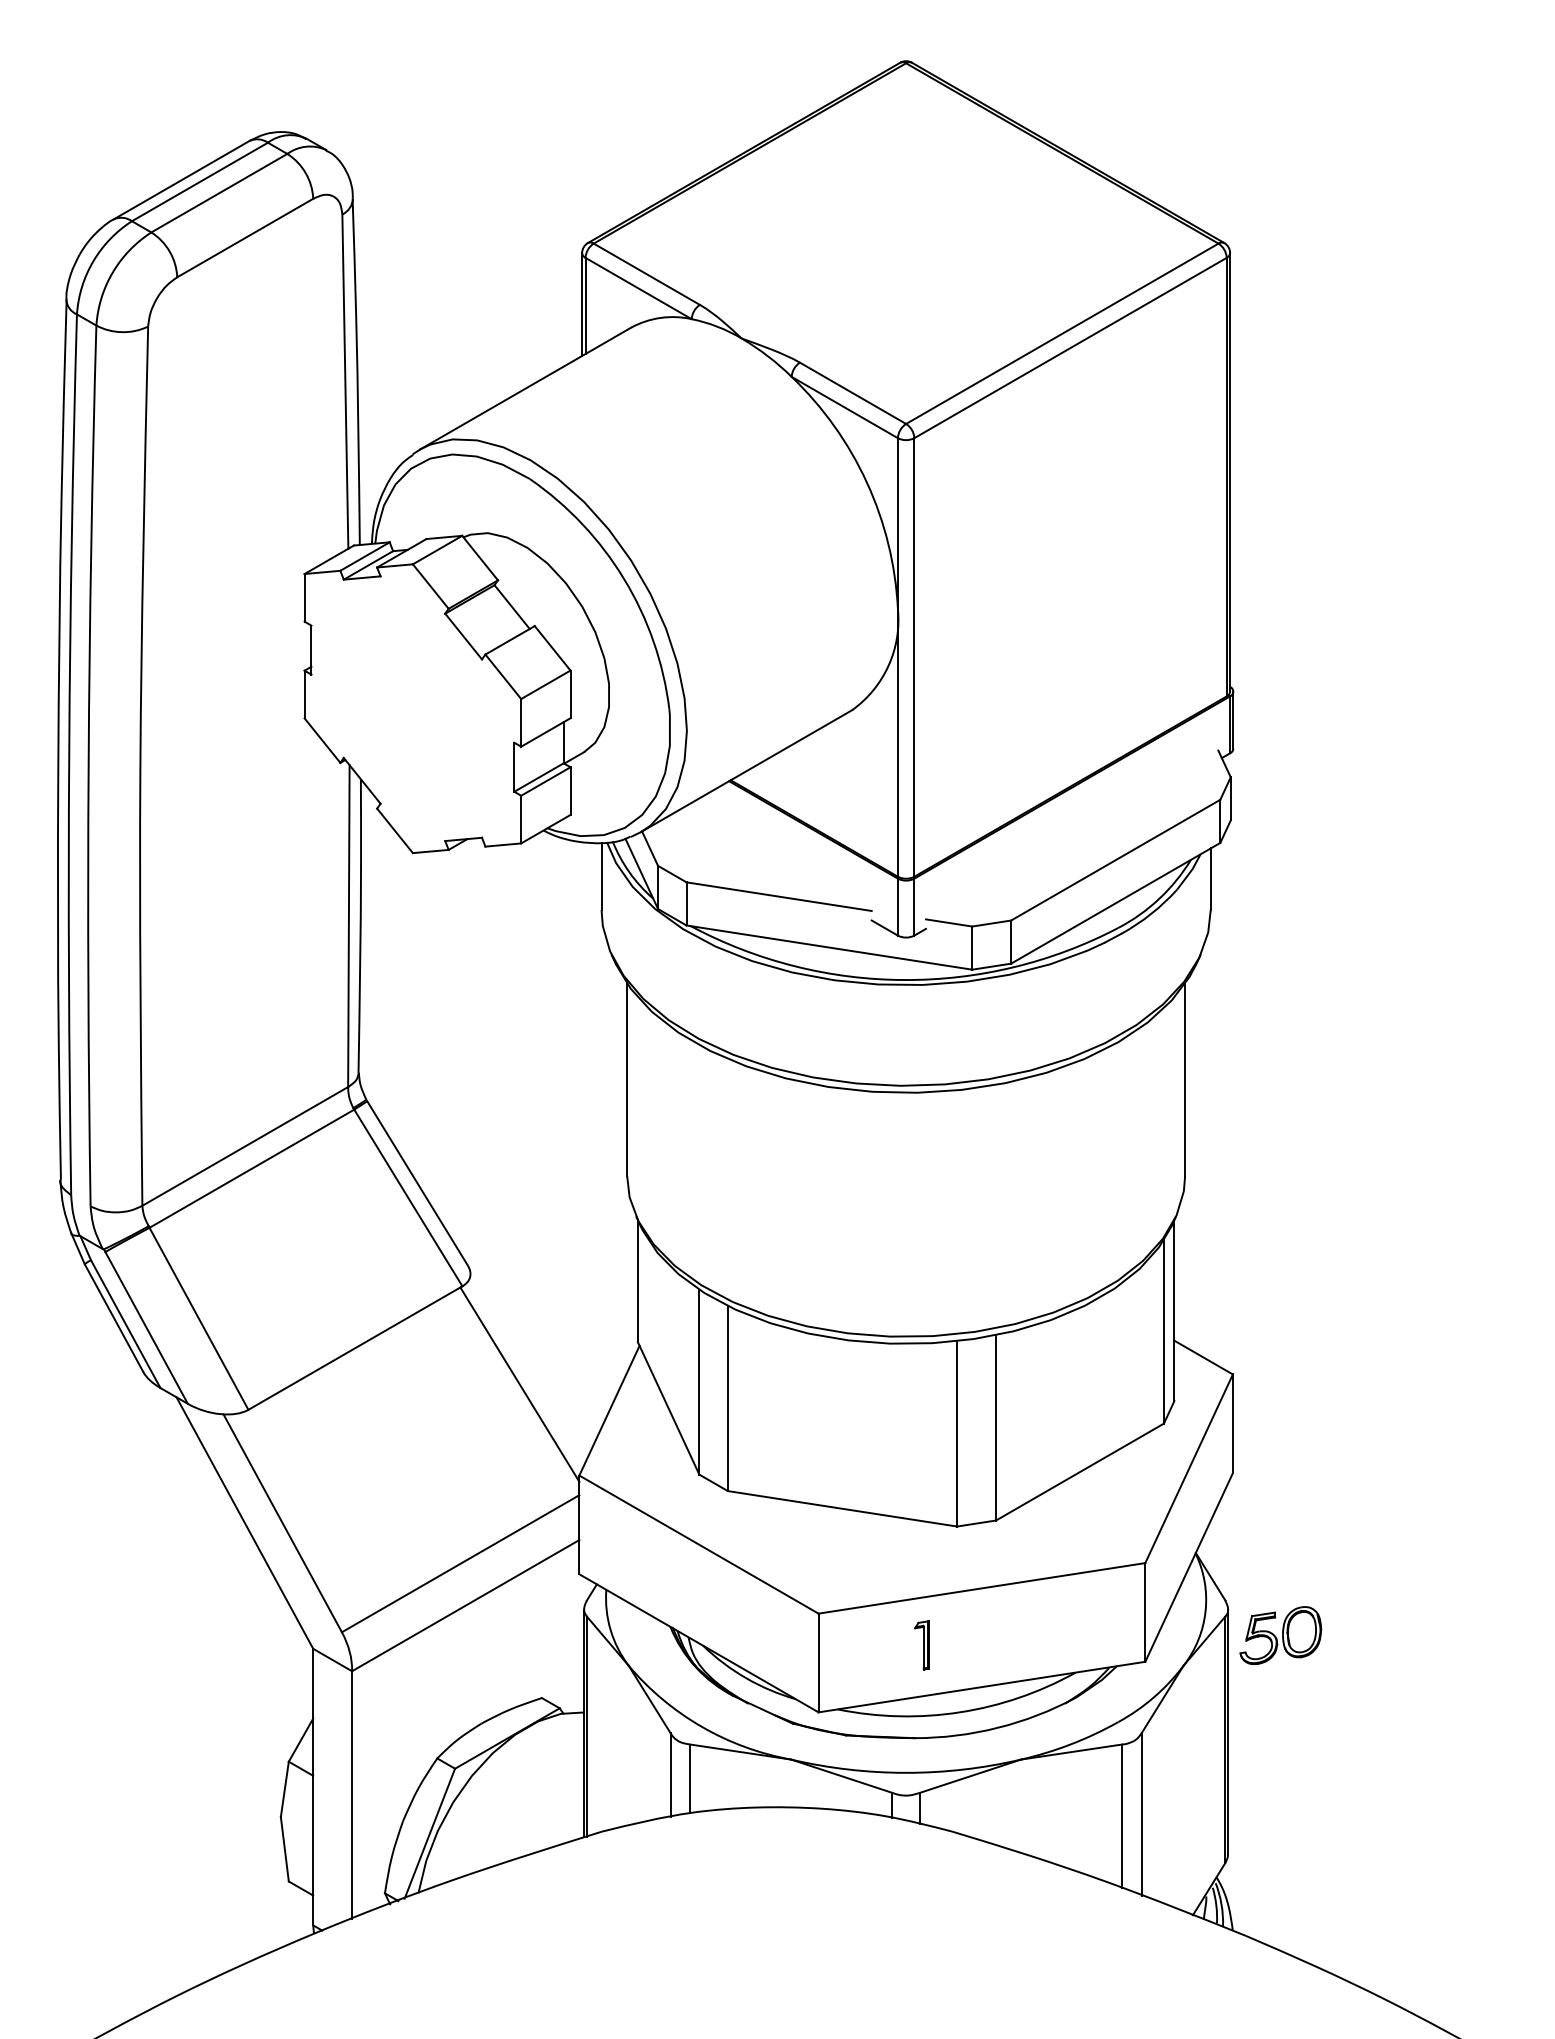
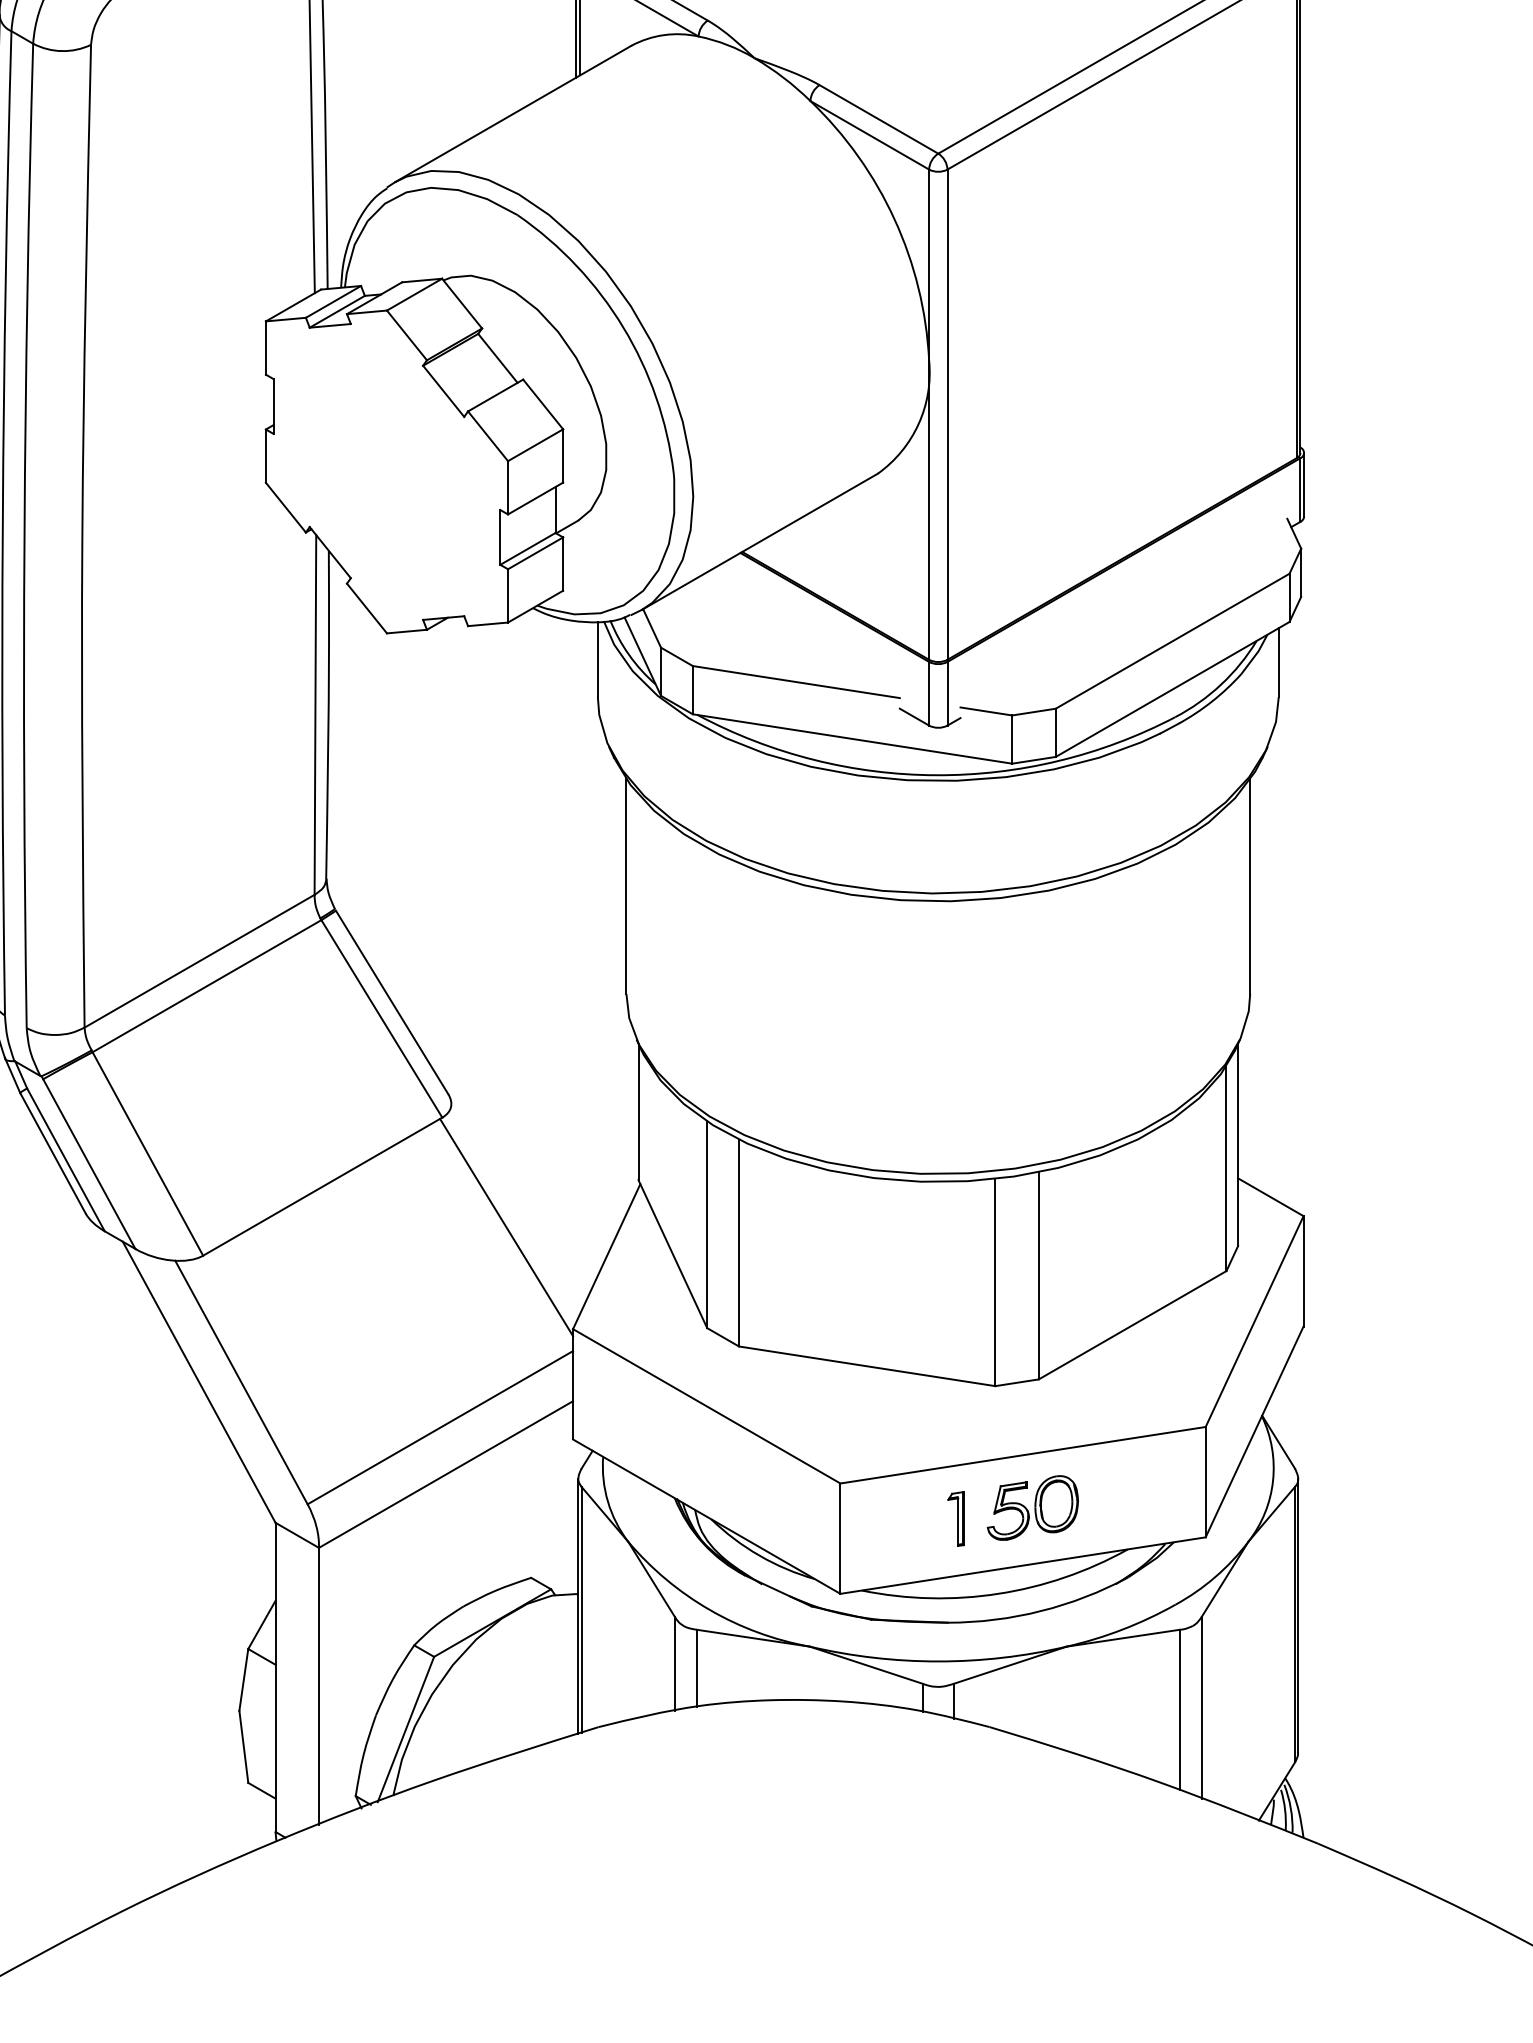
part: (1280, 1635) -> (1032, 1507), moved

